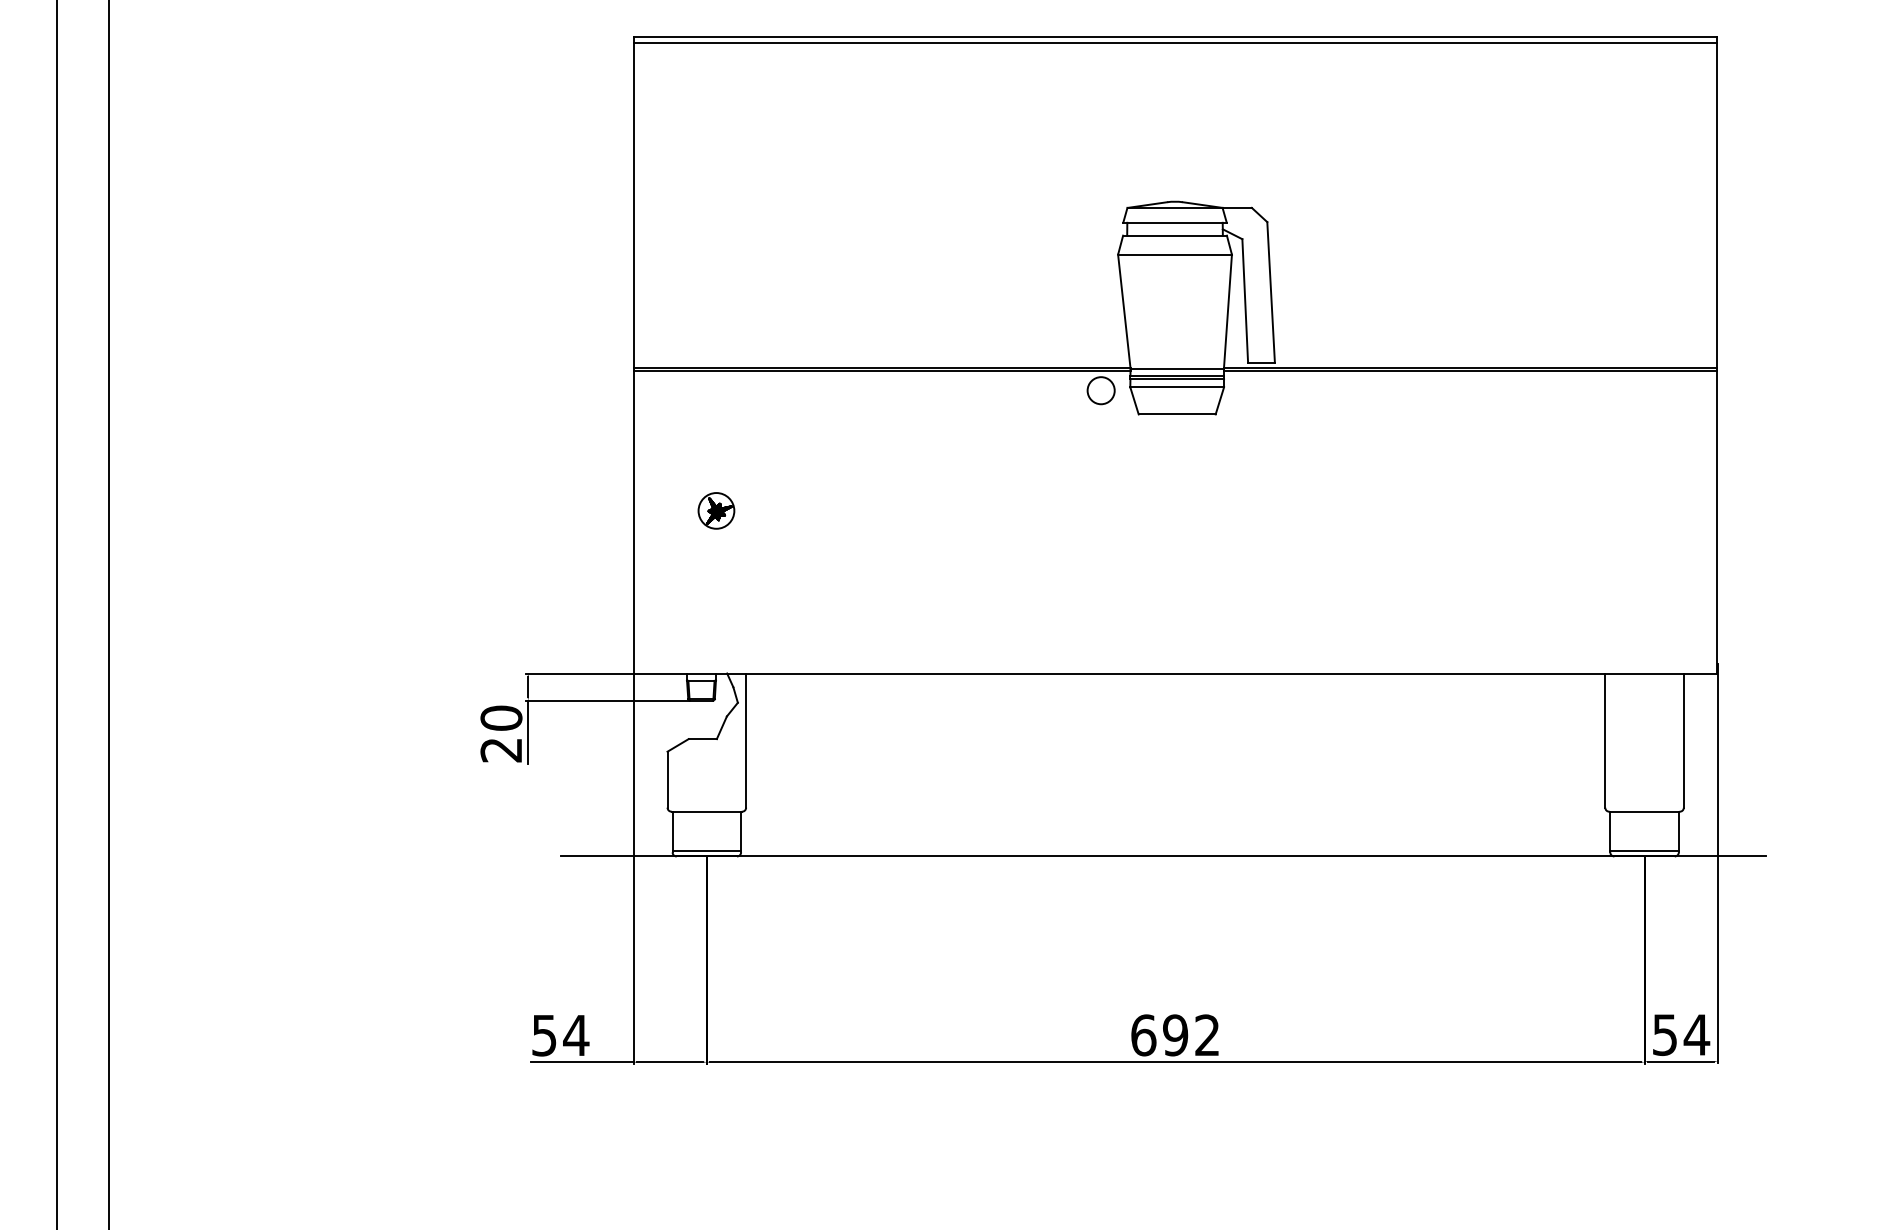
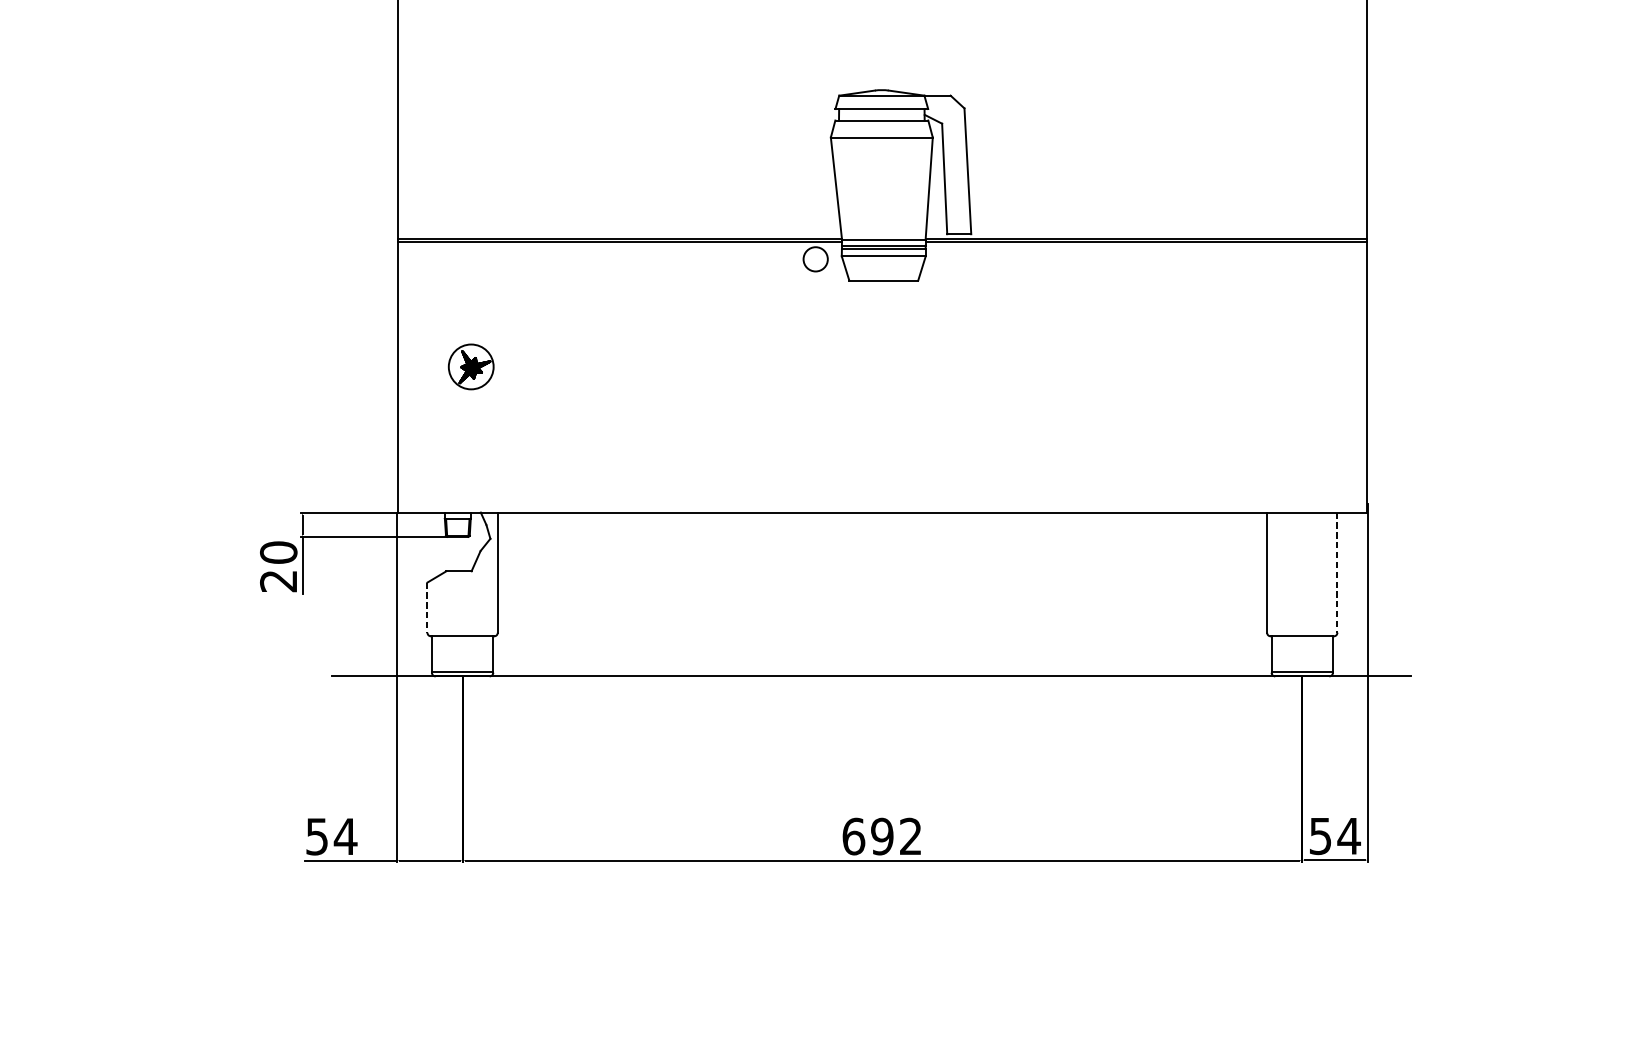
part: (716, 510) -> (471, 366), size x1.4
line: (1683, 741) -> (1337, 573), solid -> dashed
line: (667, 779) -> (427, 607), solid -> dashed

